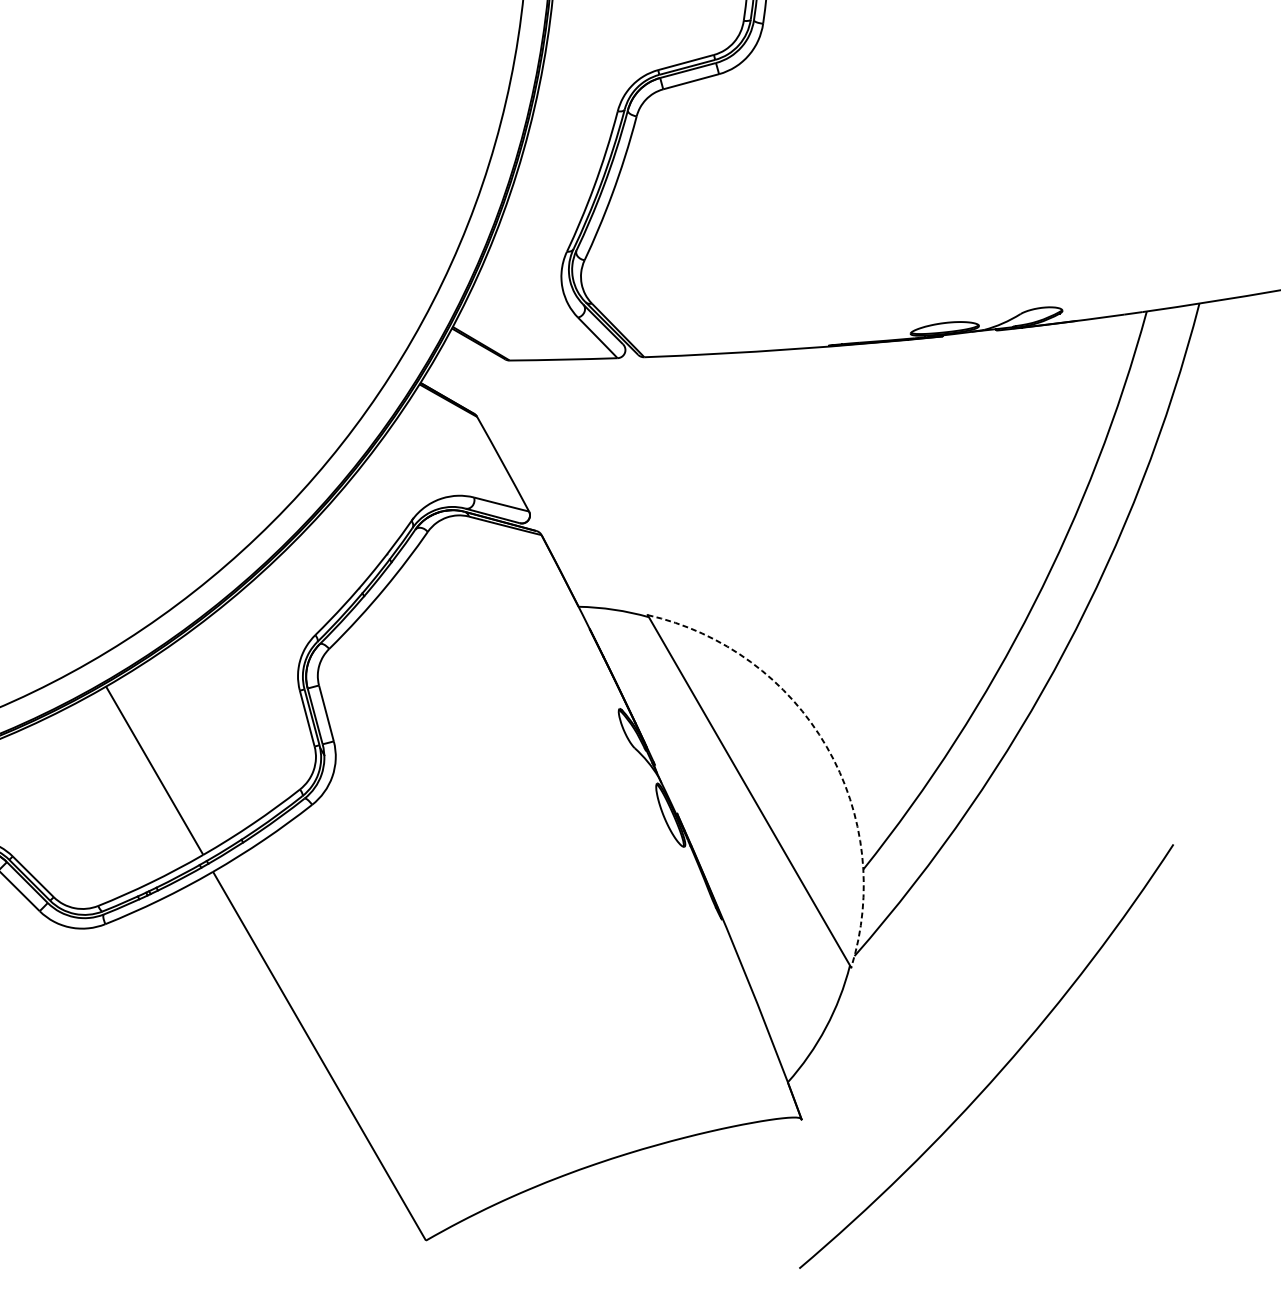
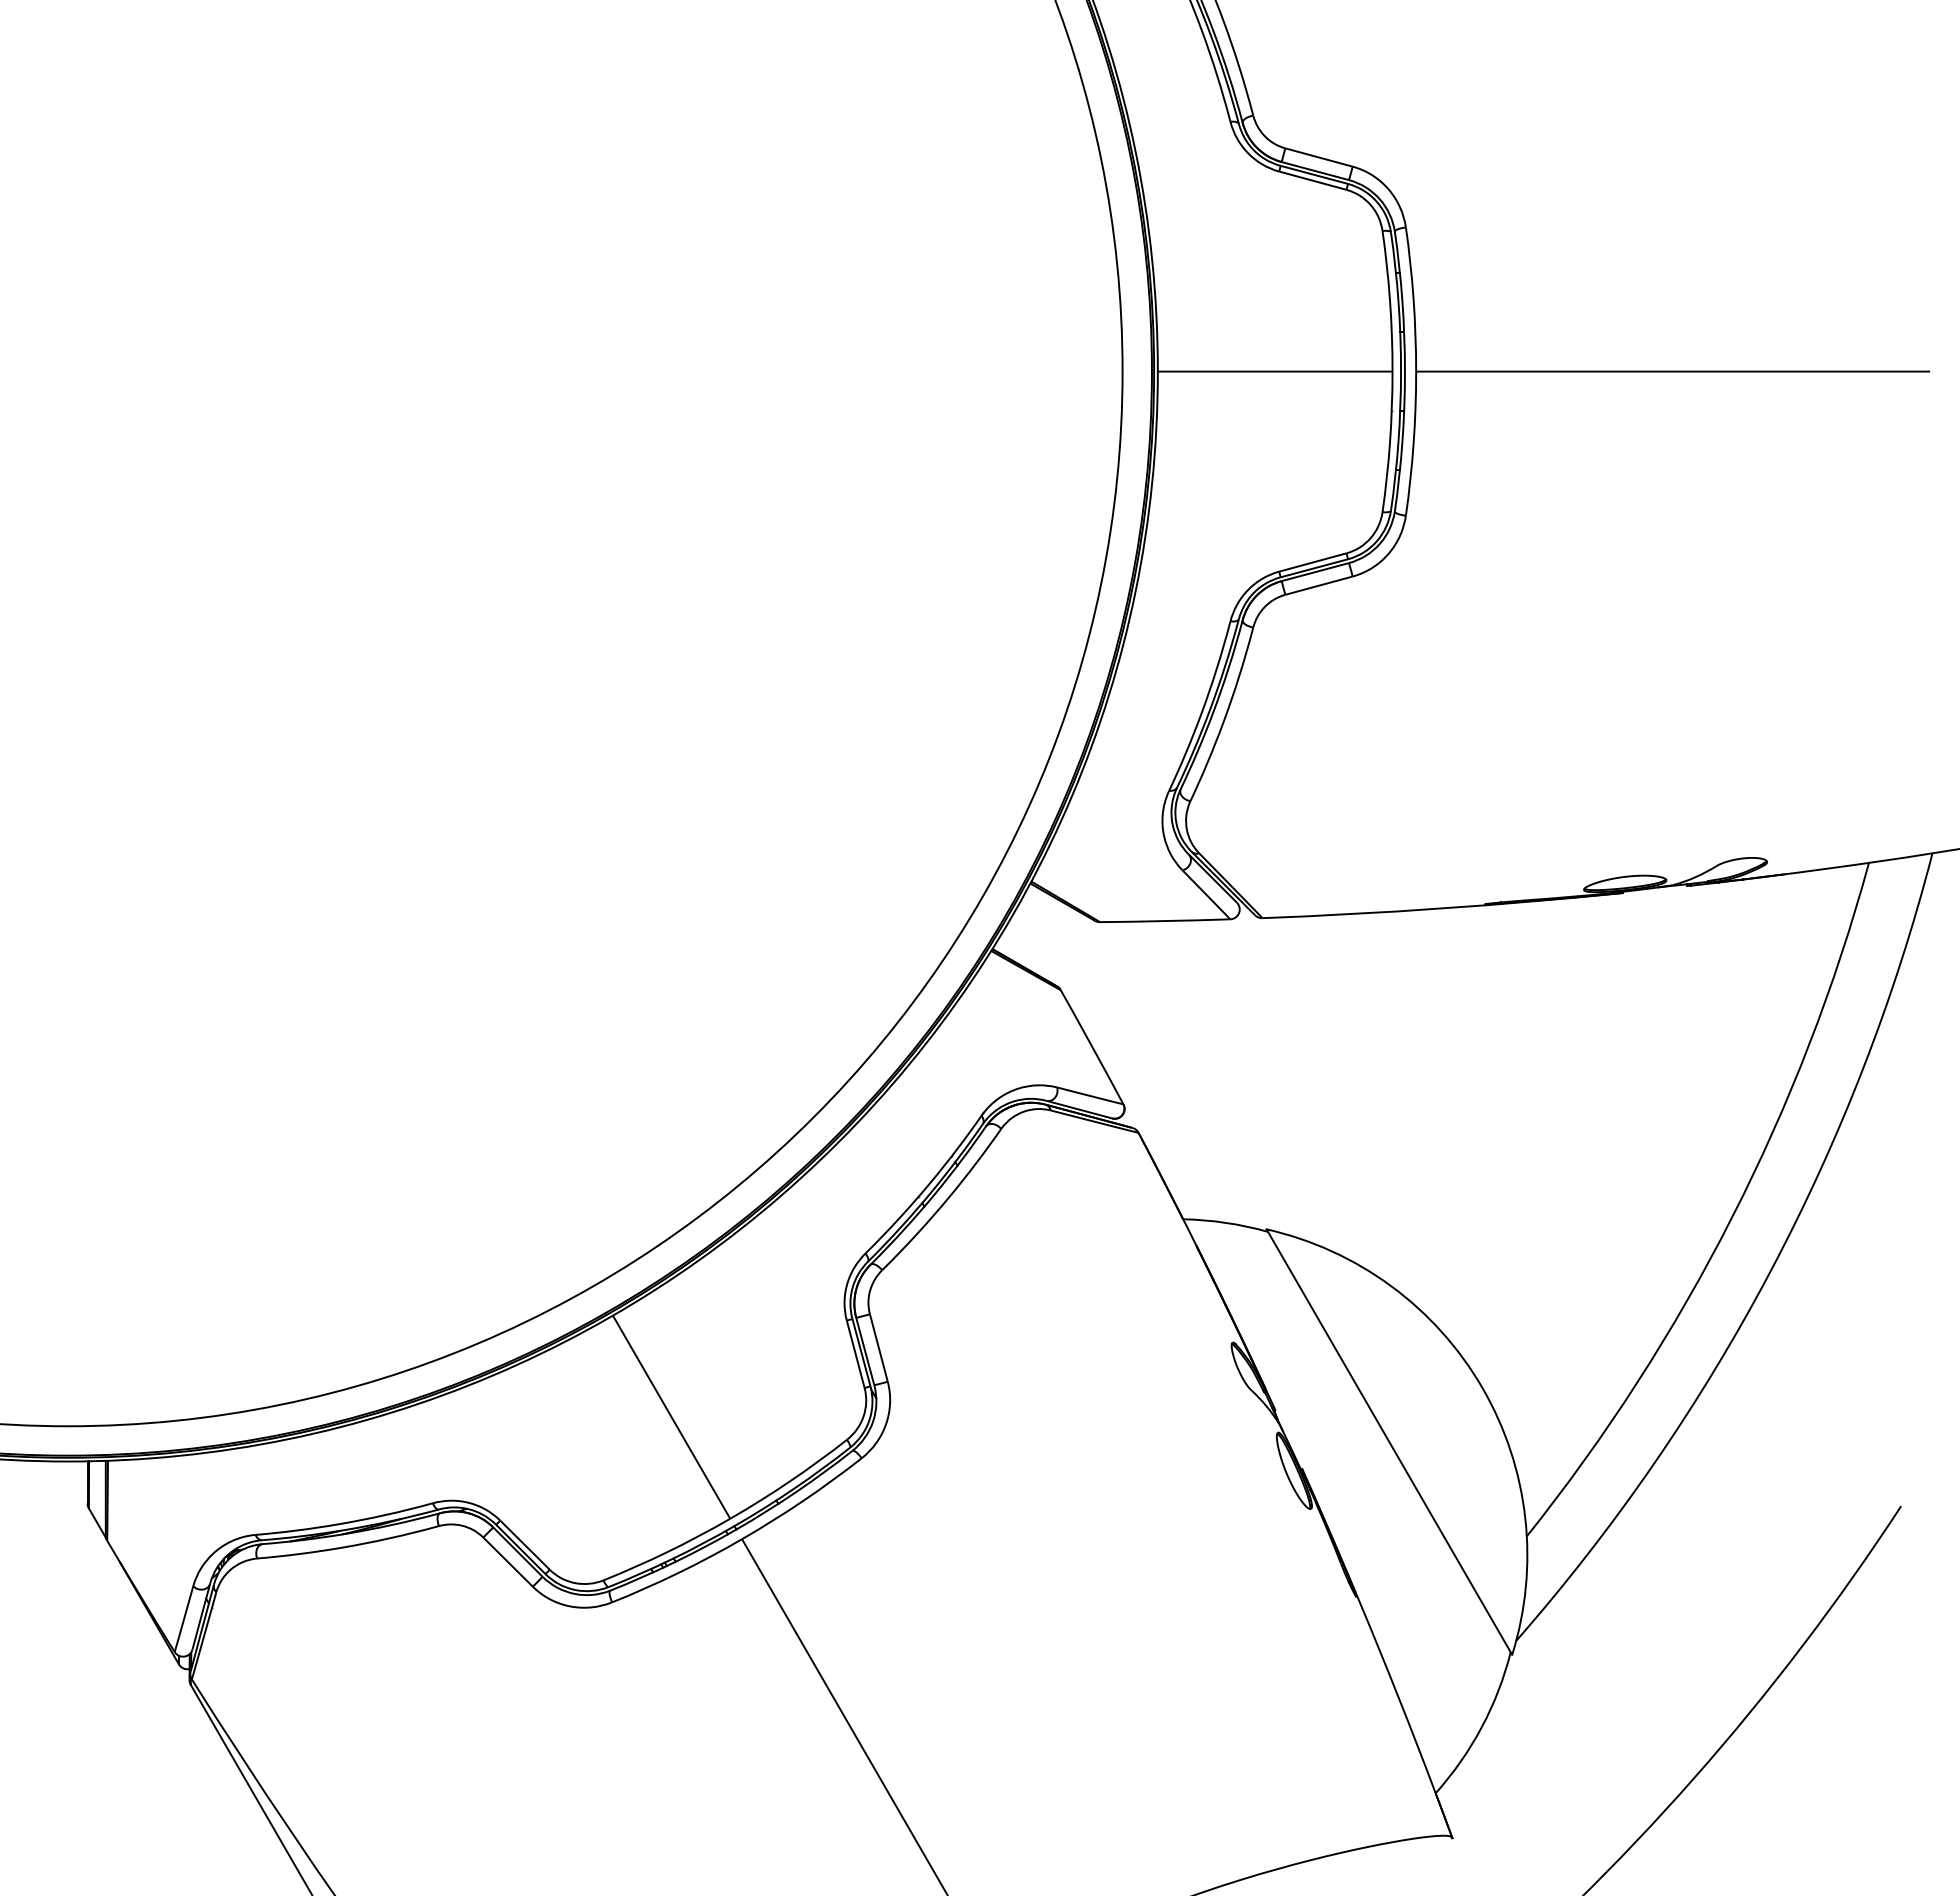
arc: (826, 746) -> (1482, 1388), dashed -> solid

